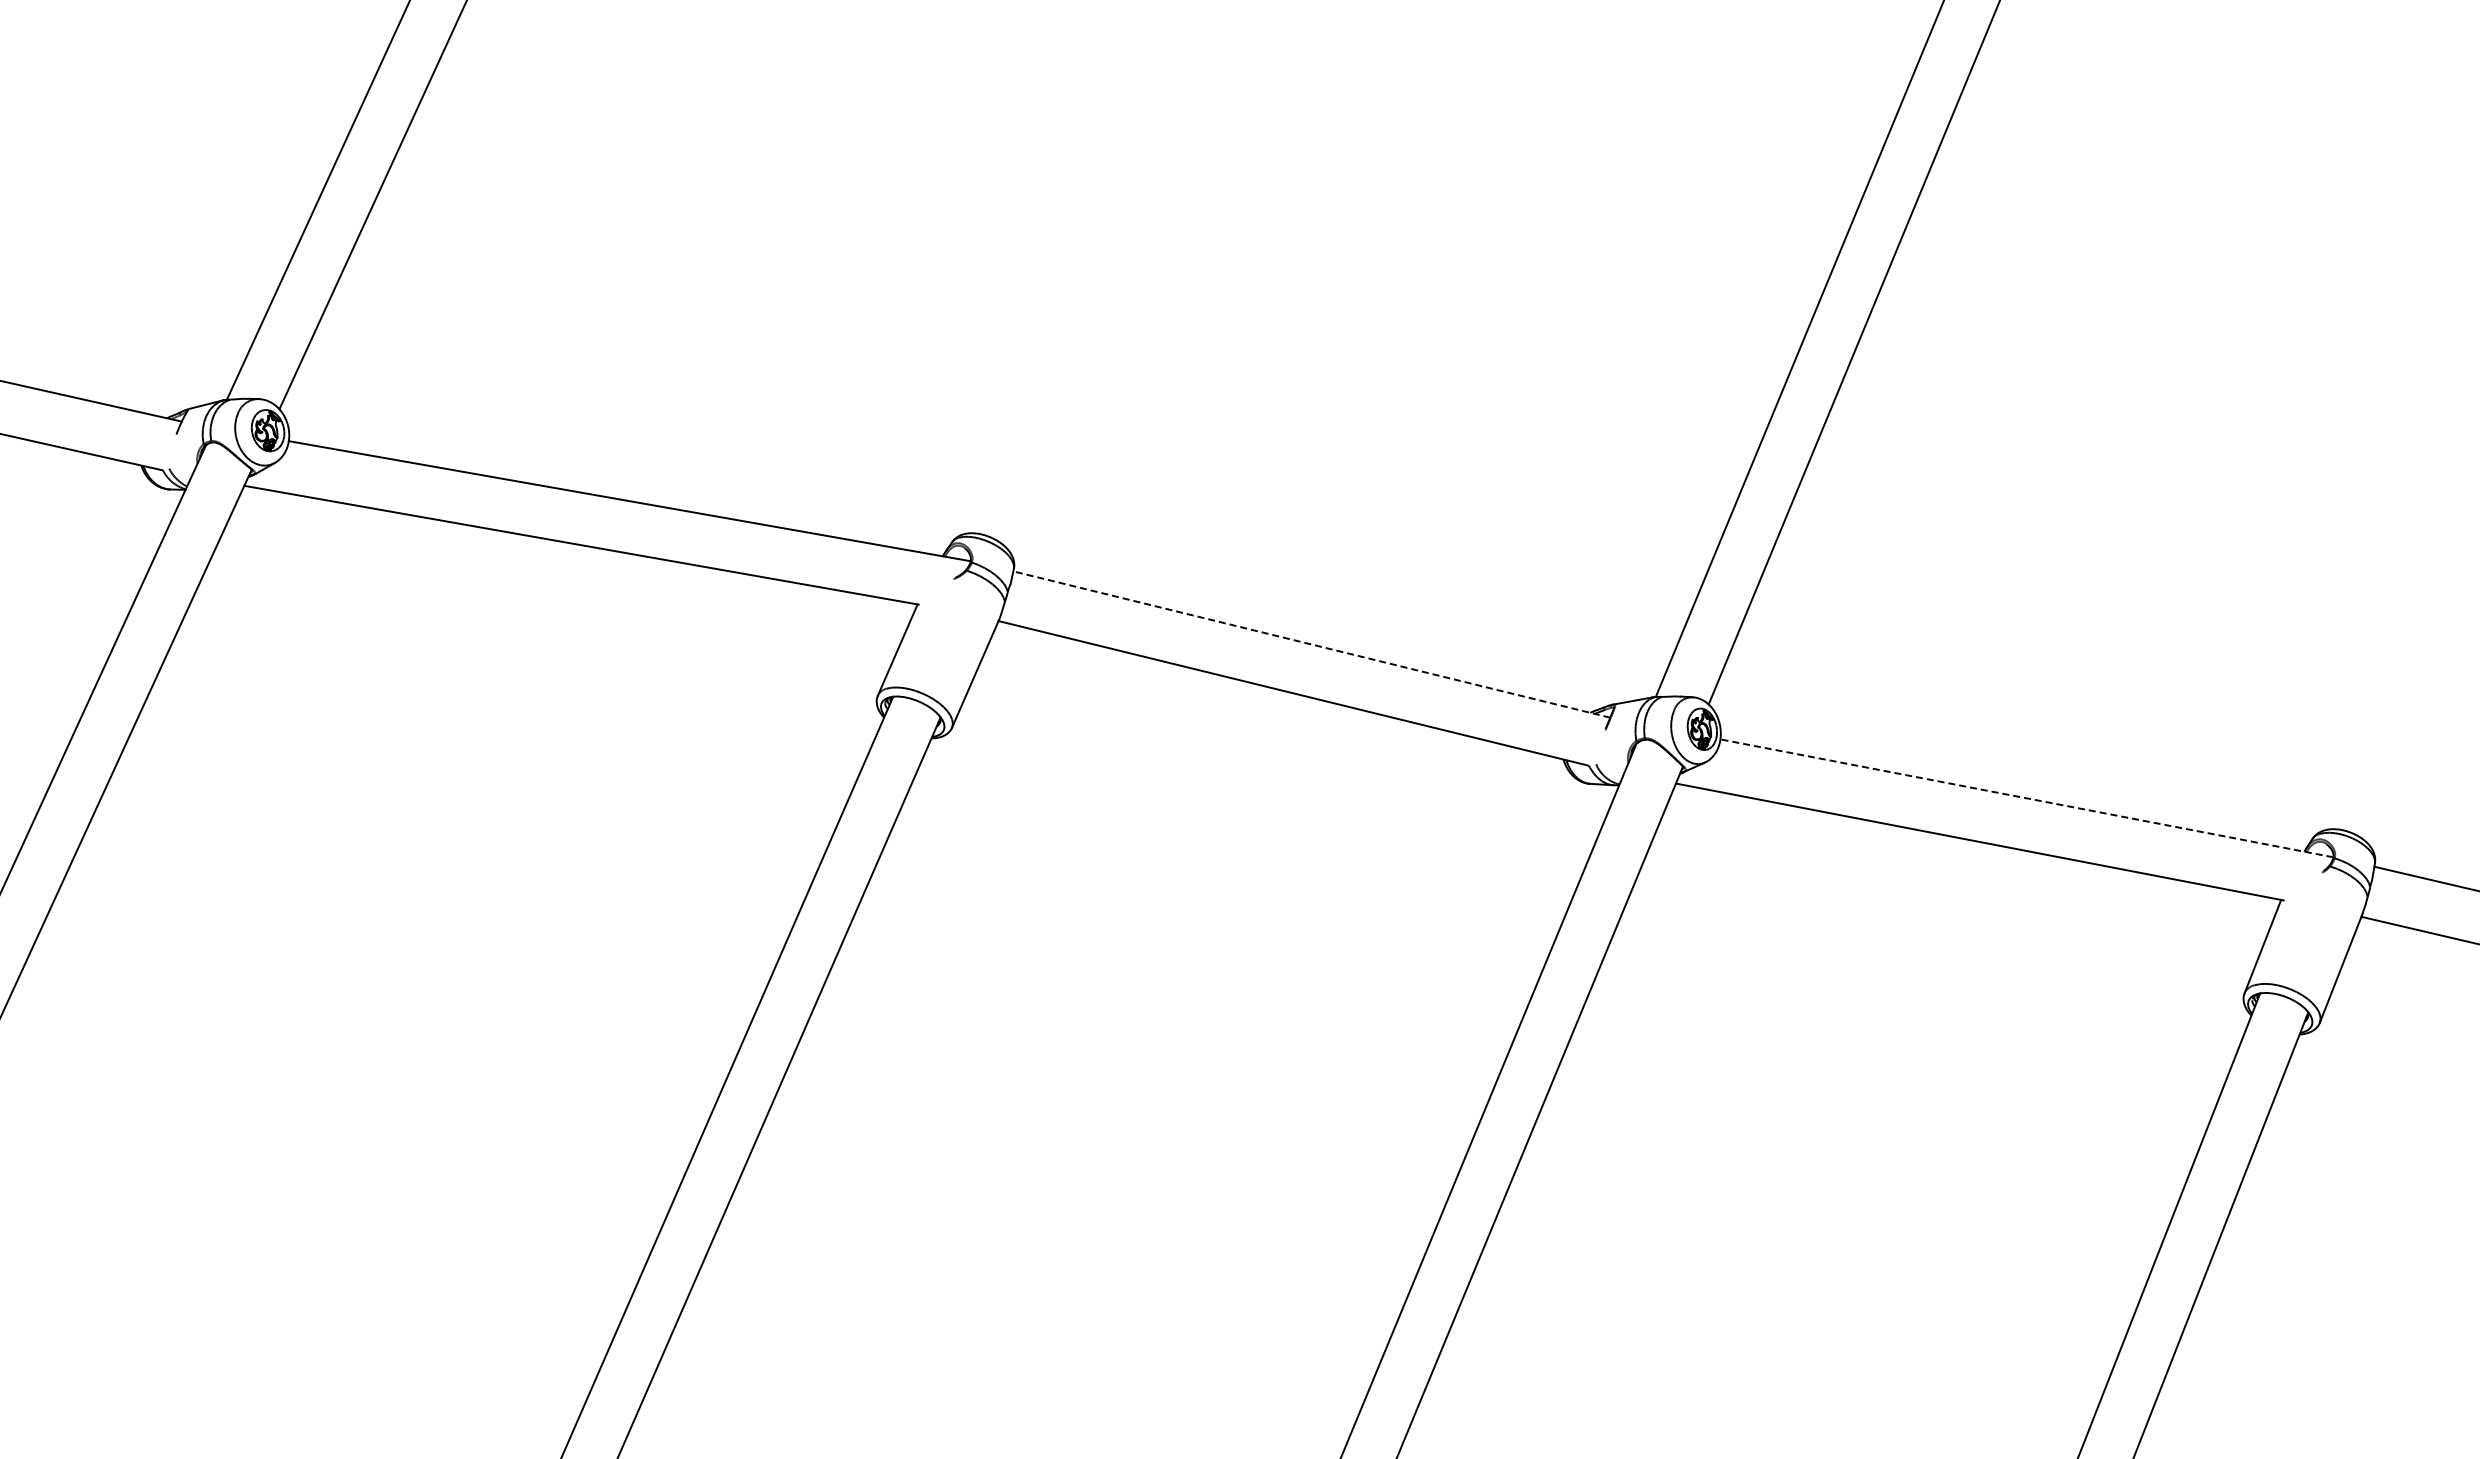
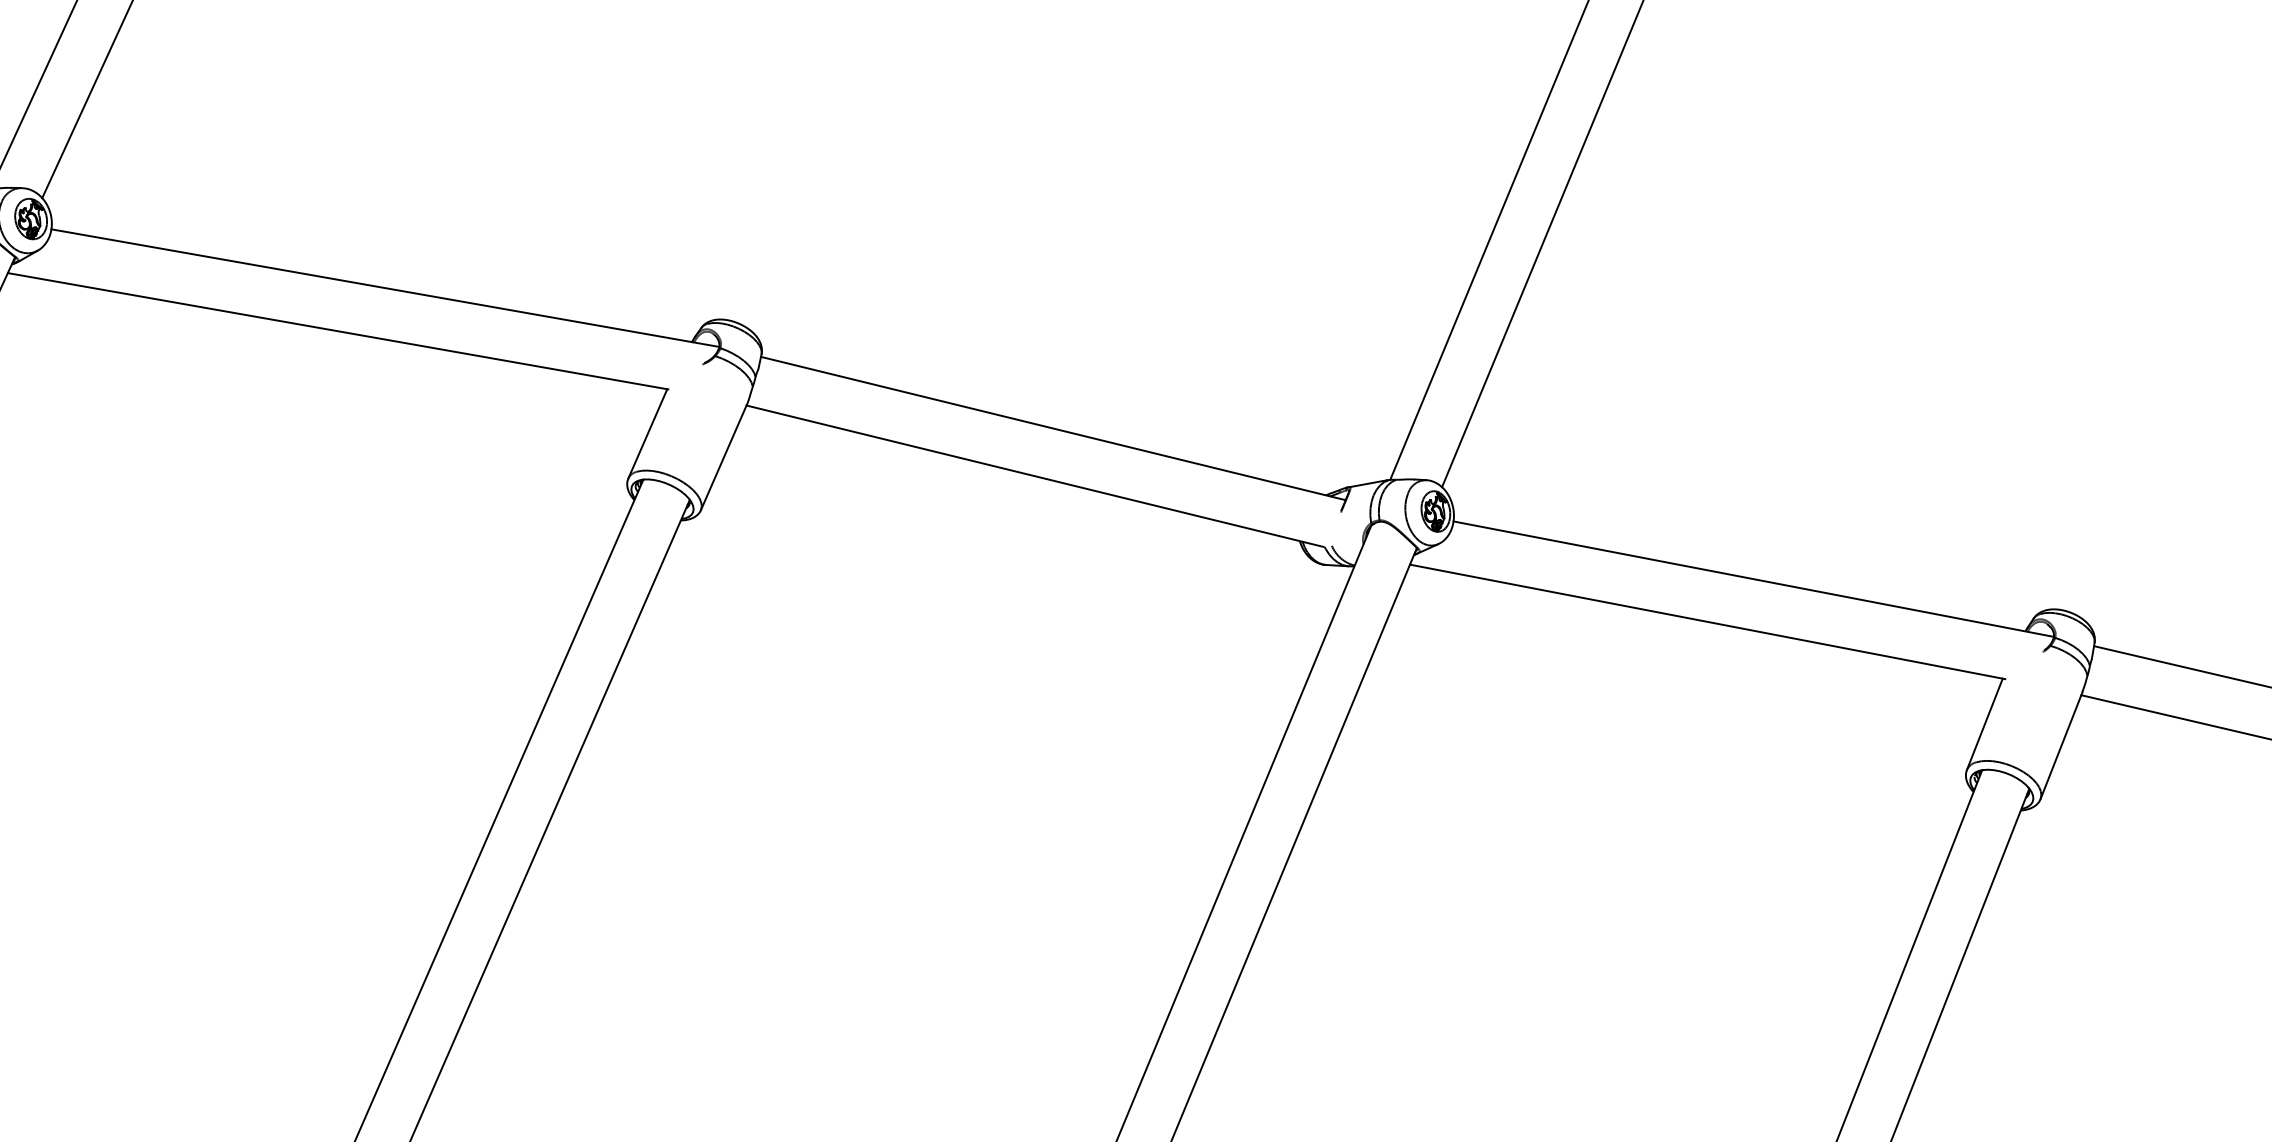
line: (1311, 644) -> (1053, 428), dashed -> solid
line: (2026, 798) -> (1753, 579), dashed -> solid

